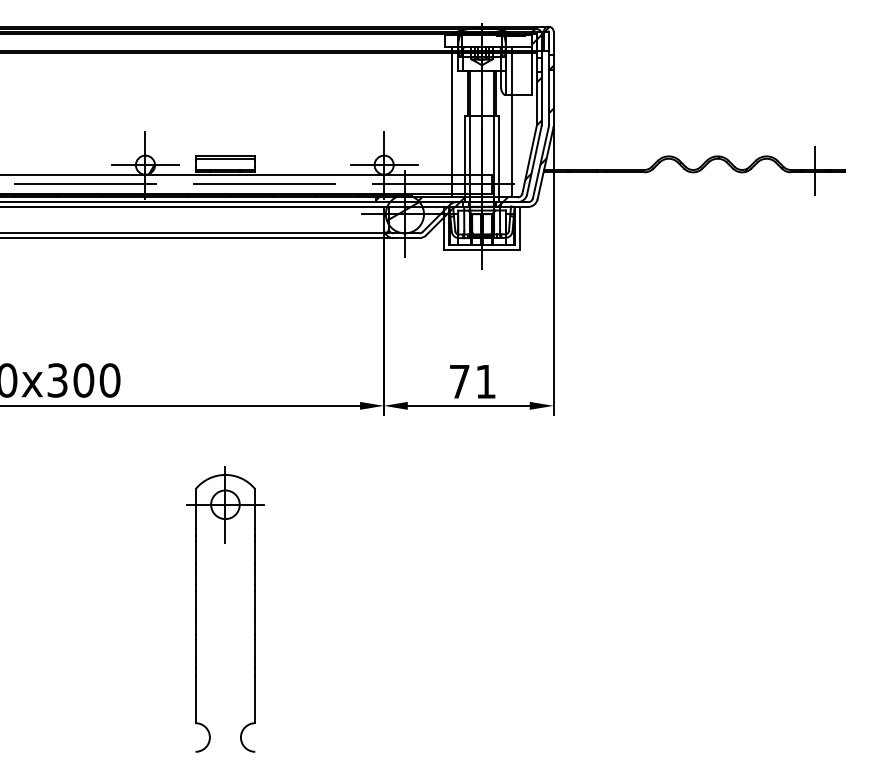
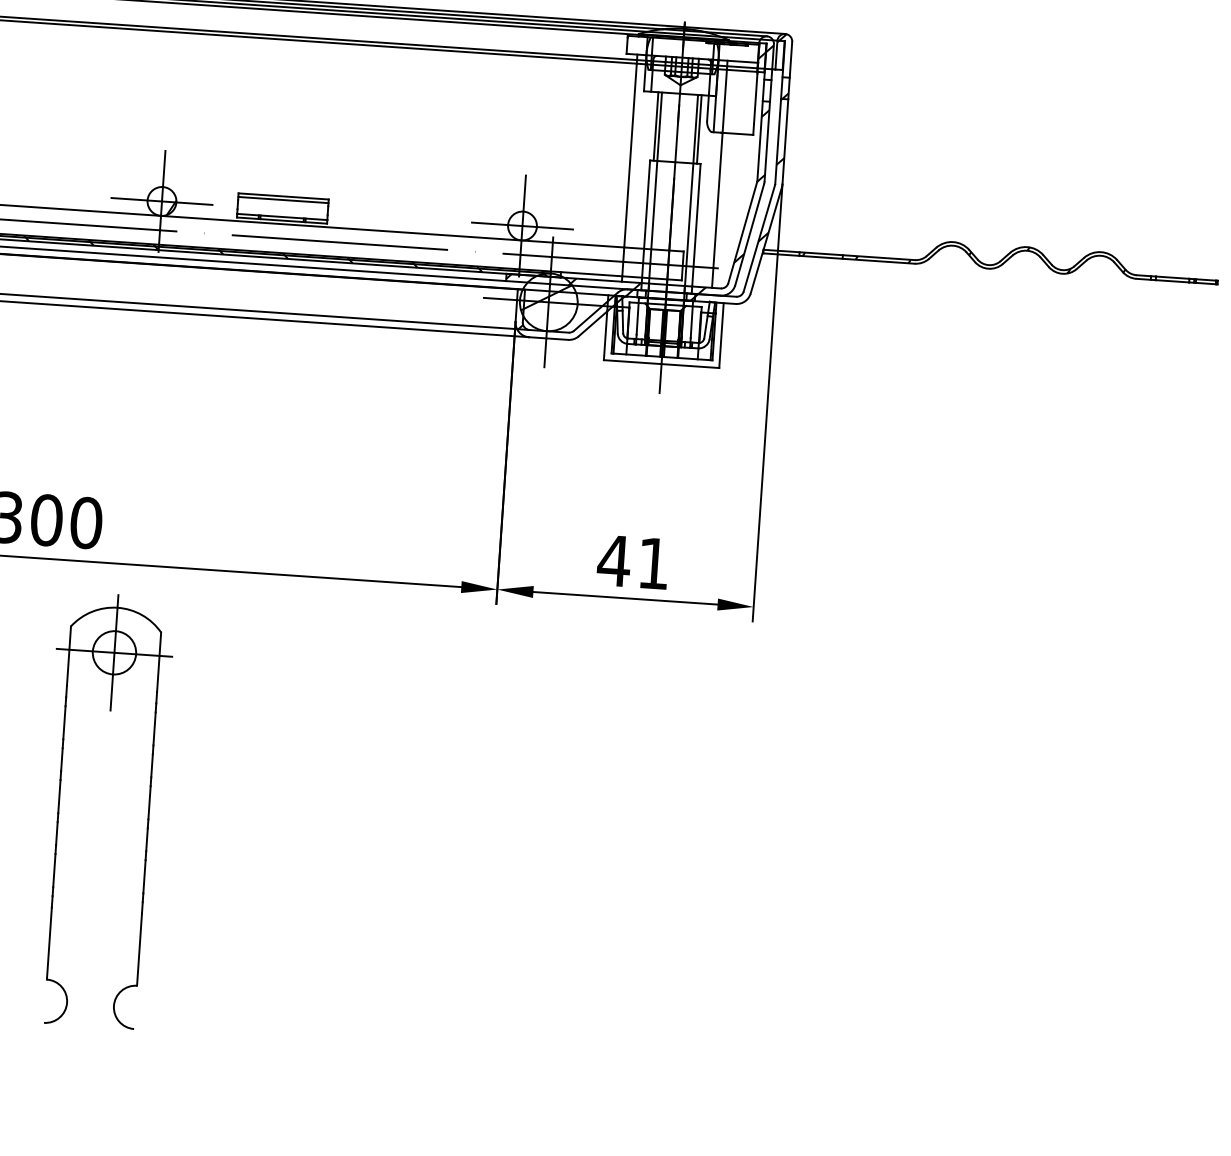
line: (815, 171) -> (1173, 280), removed
text: (459, 381) -> (613, 560), 71 -> 41
part: (196, 609) -> (59, 808), moved

